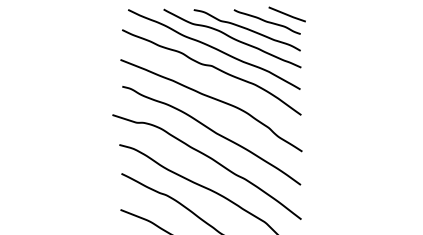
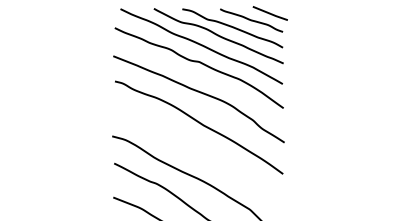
curve: (209, 158) -> (197, 149), removed

